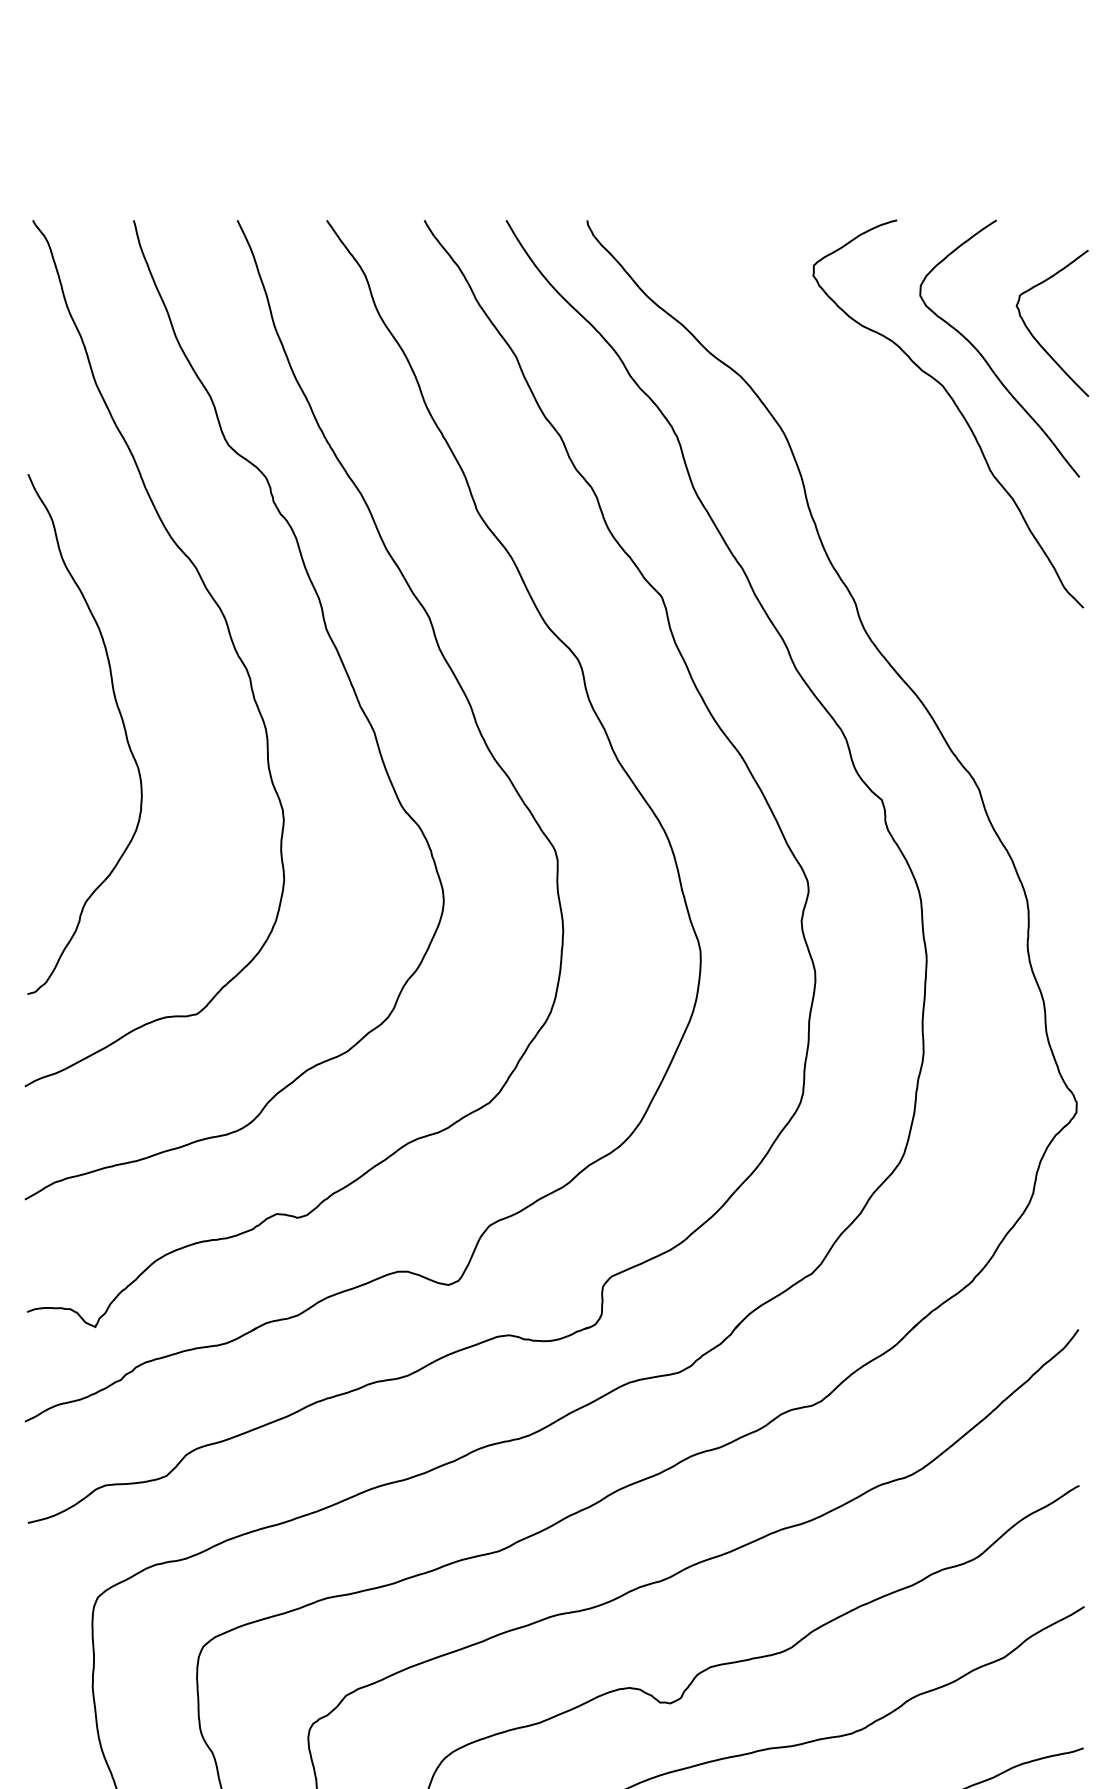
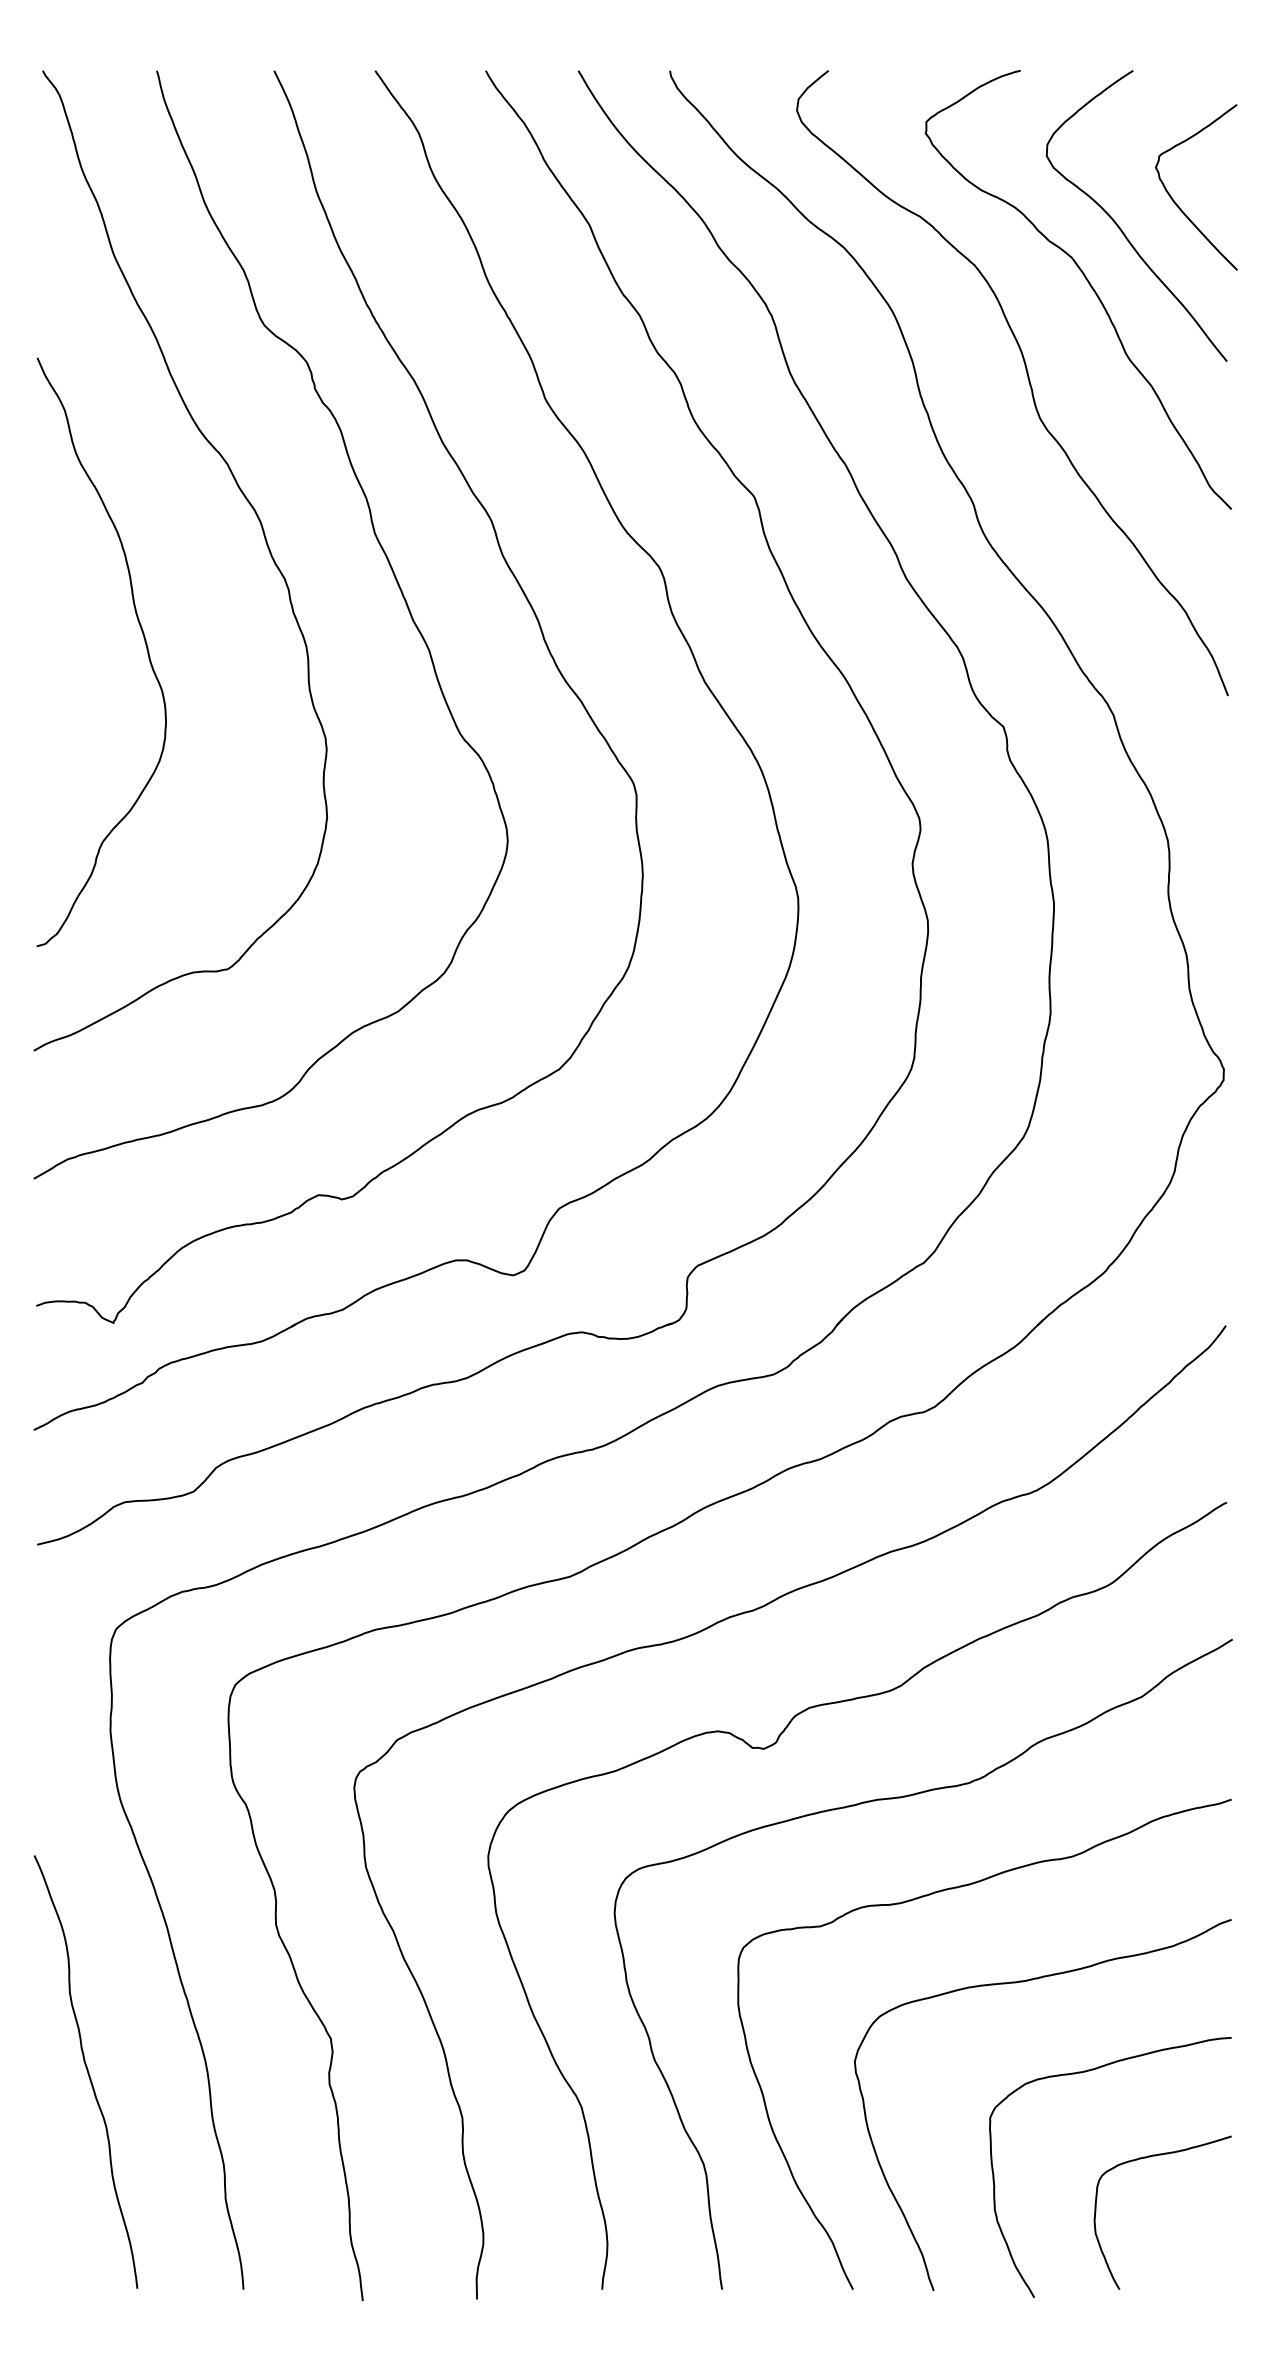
curve: (903, 492) -> (1027, 378), added

